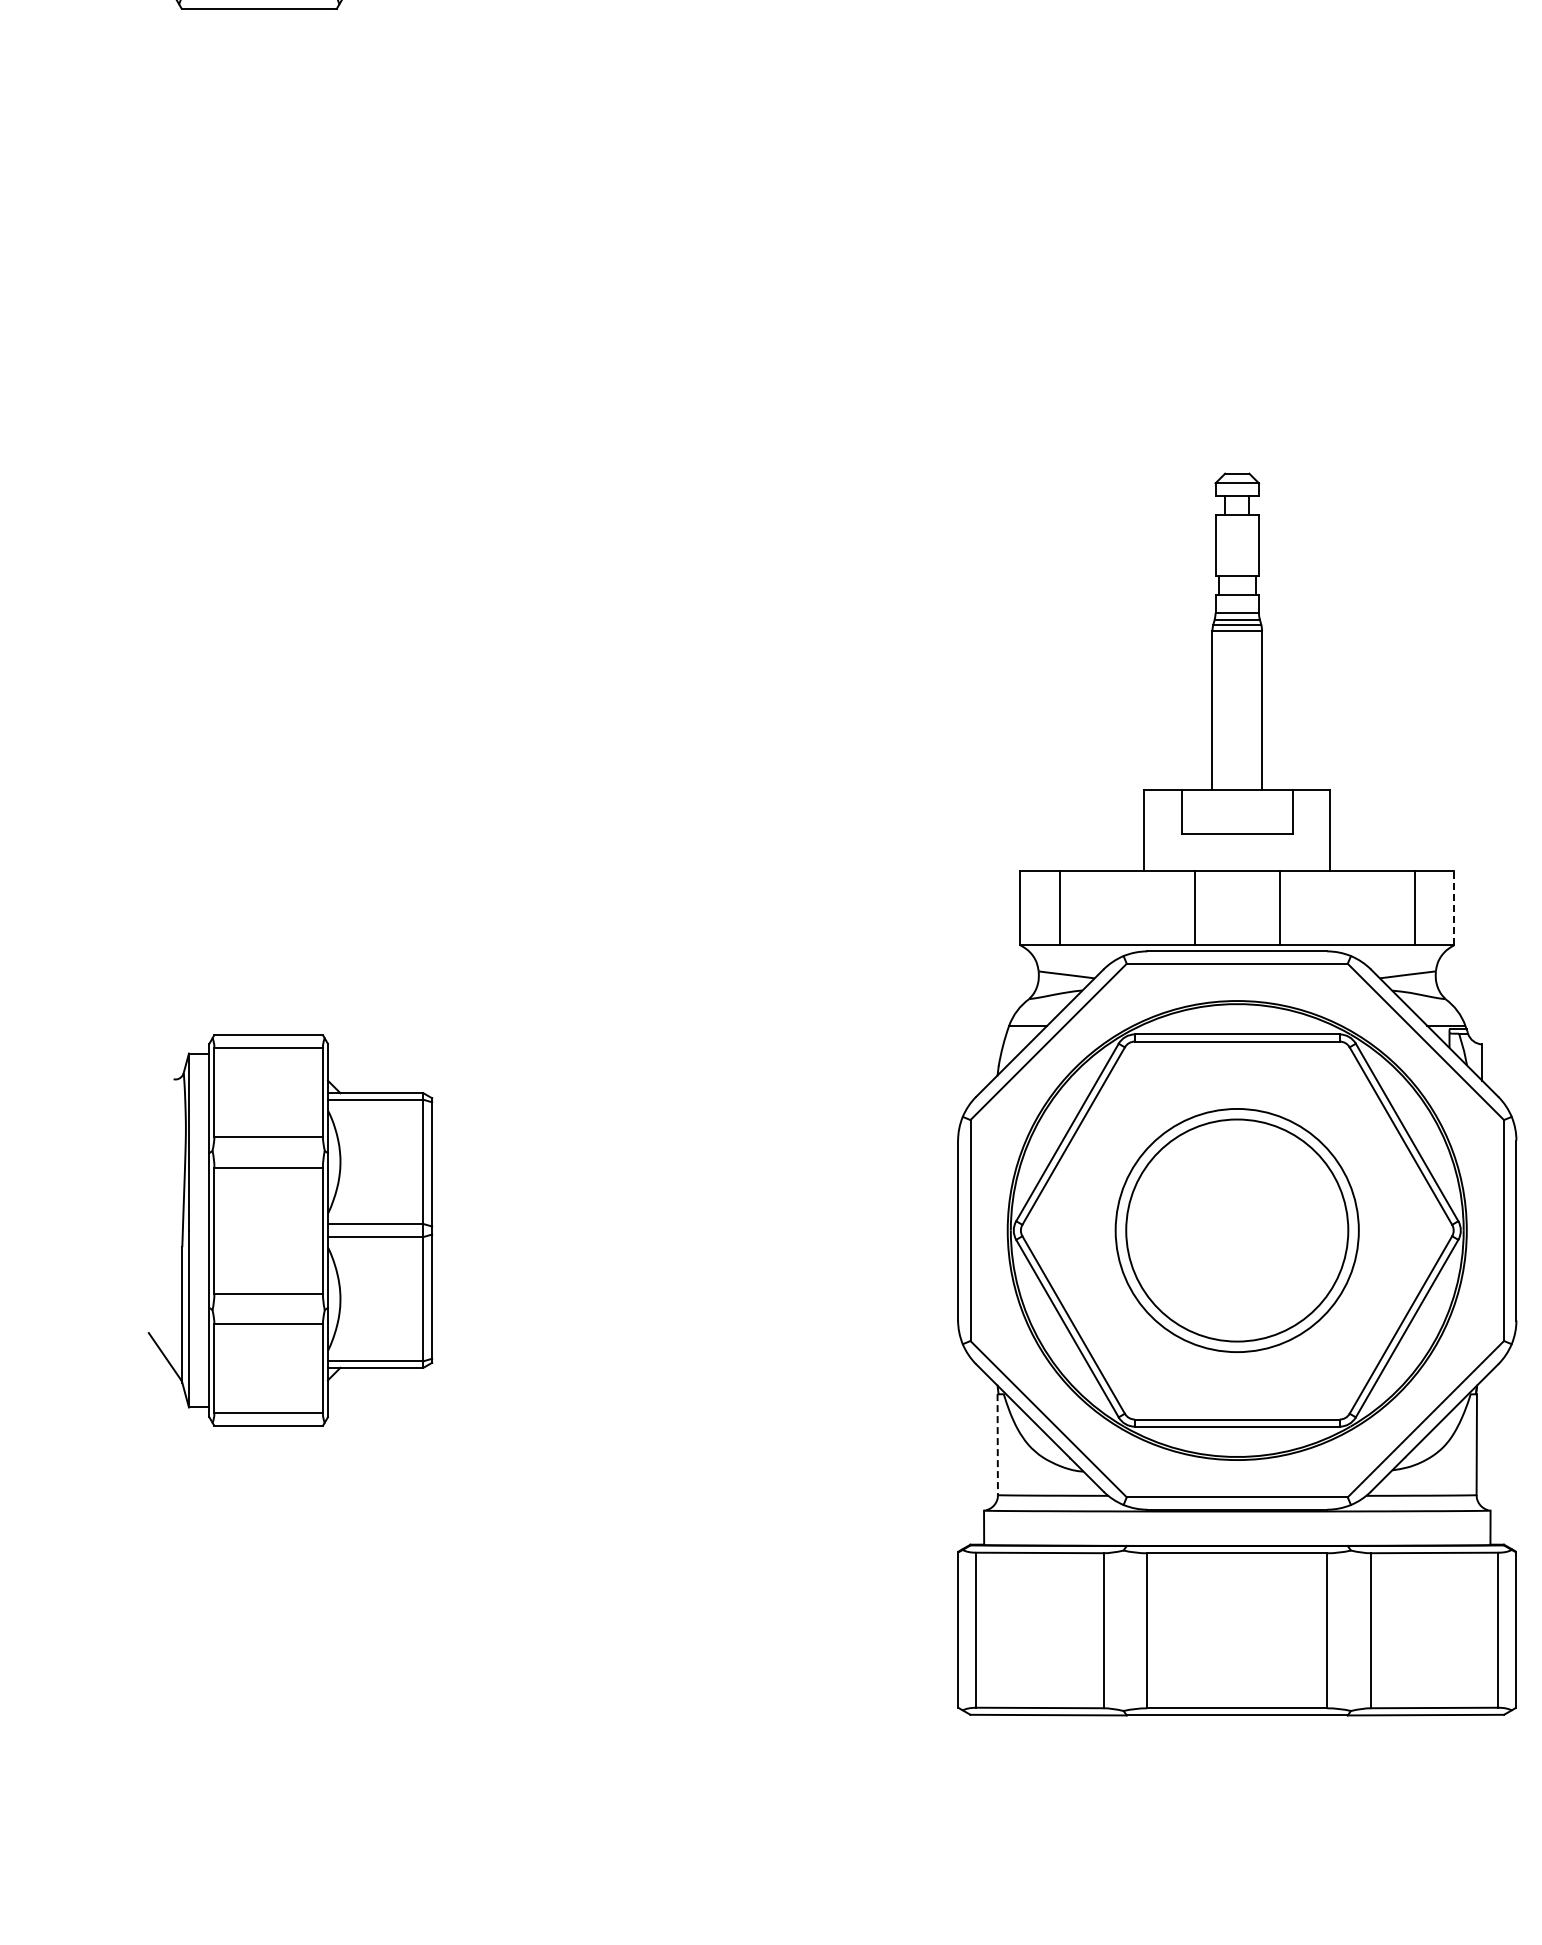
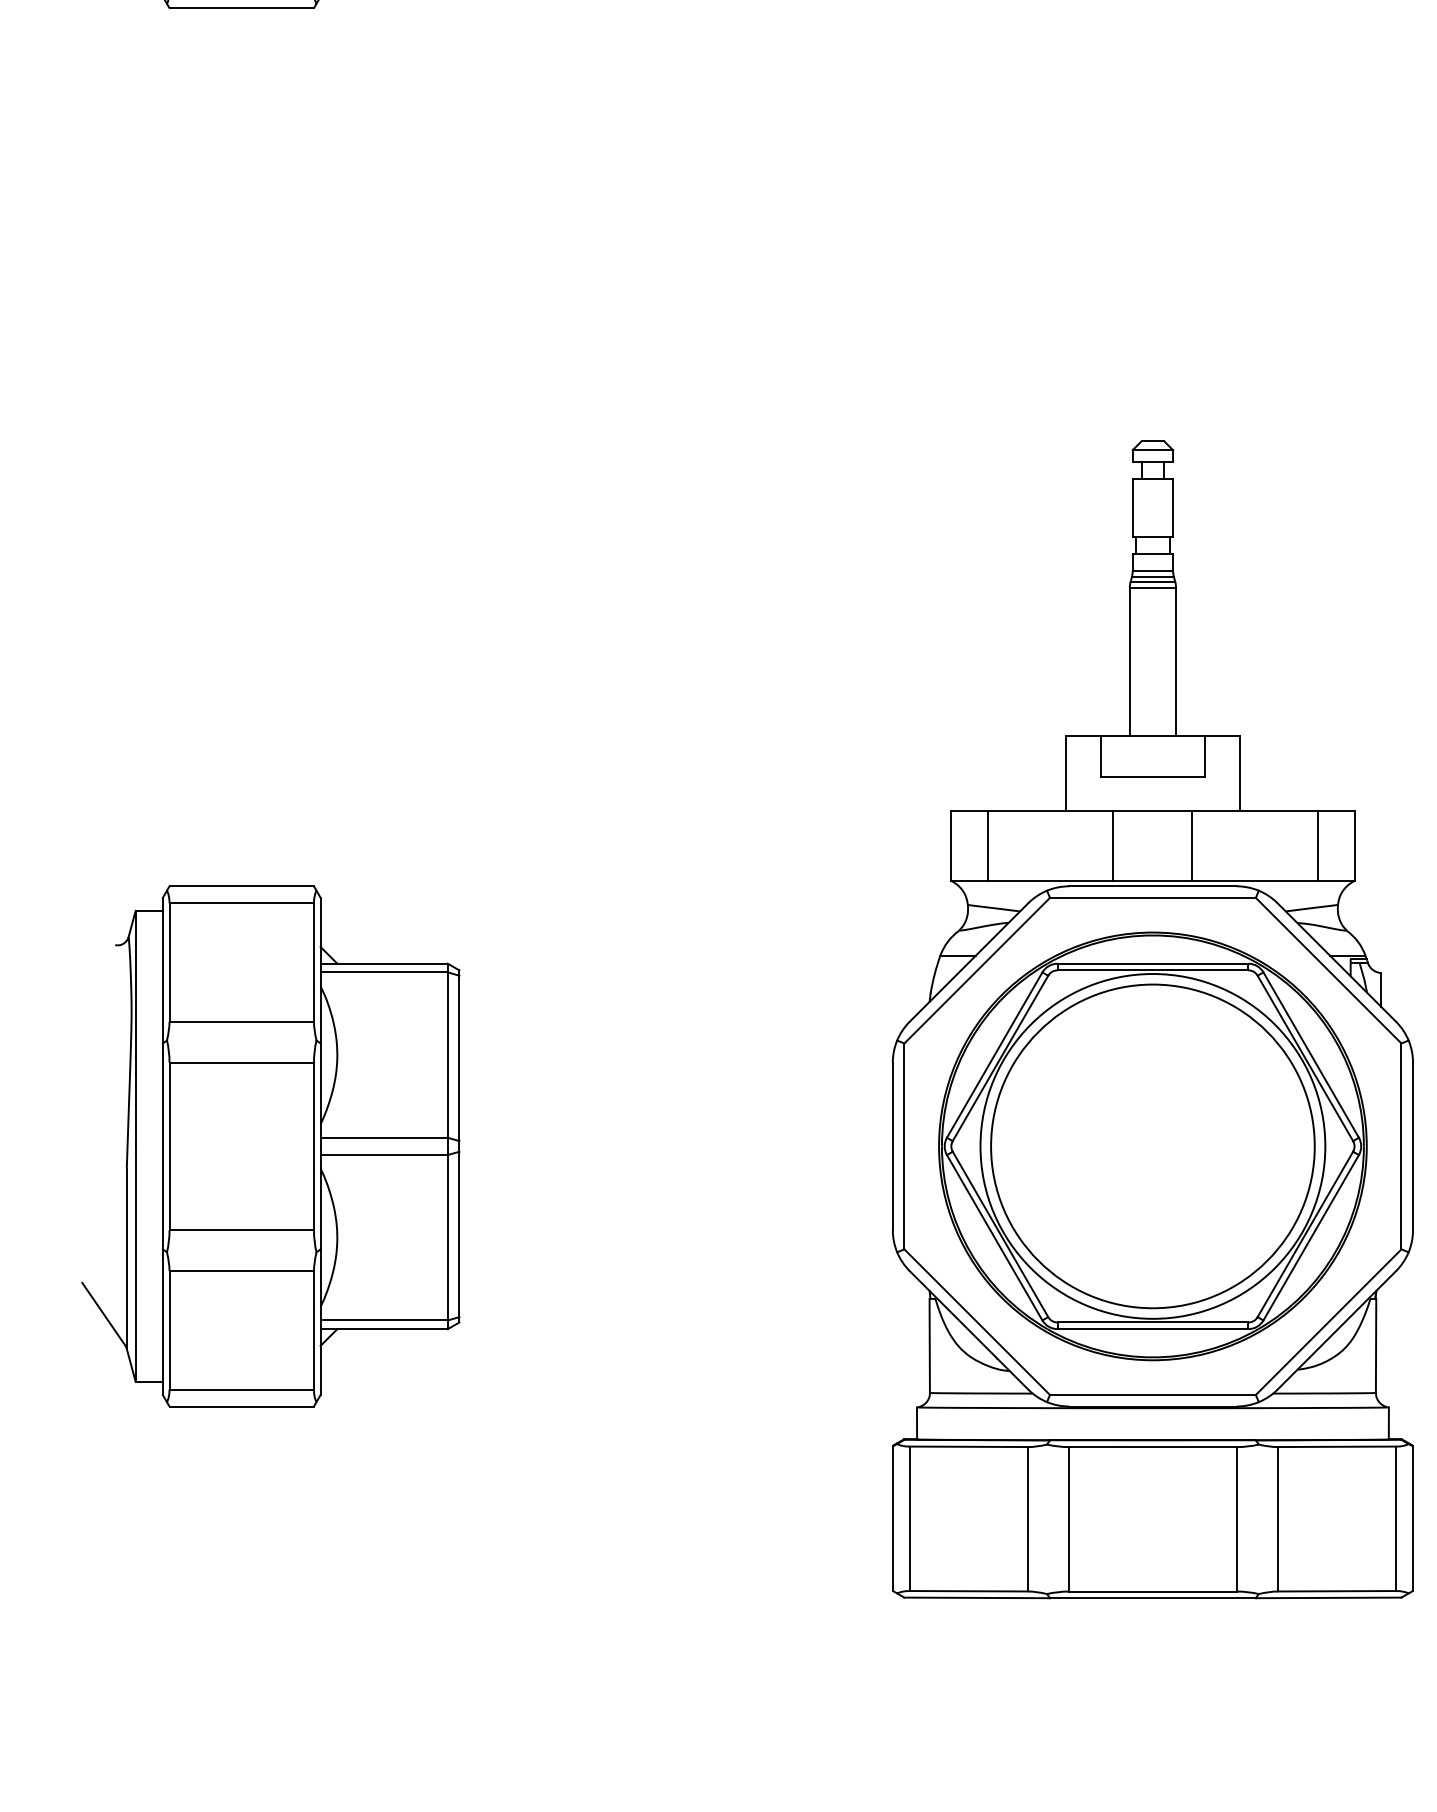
line: (1454, 907) -> (1355, 845), dashed -> solid
part: (290, 1230) -> (270, 1146), size x1.43
circle: (1236, 1230) -> (1152, 1146), size x1.43
circle: (1237, 1230) -> (1153, 1146), size x1.67
line: (997, 1444) -> (929, 1345), dashed -> solid

